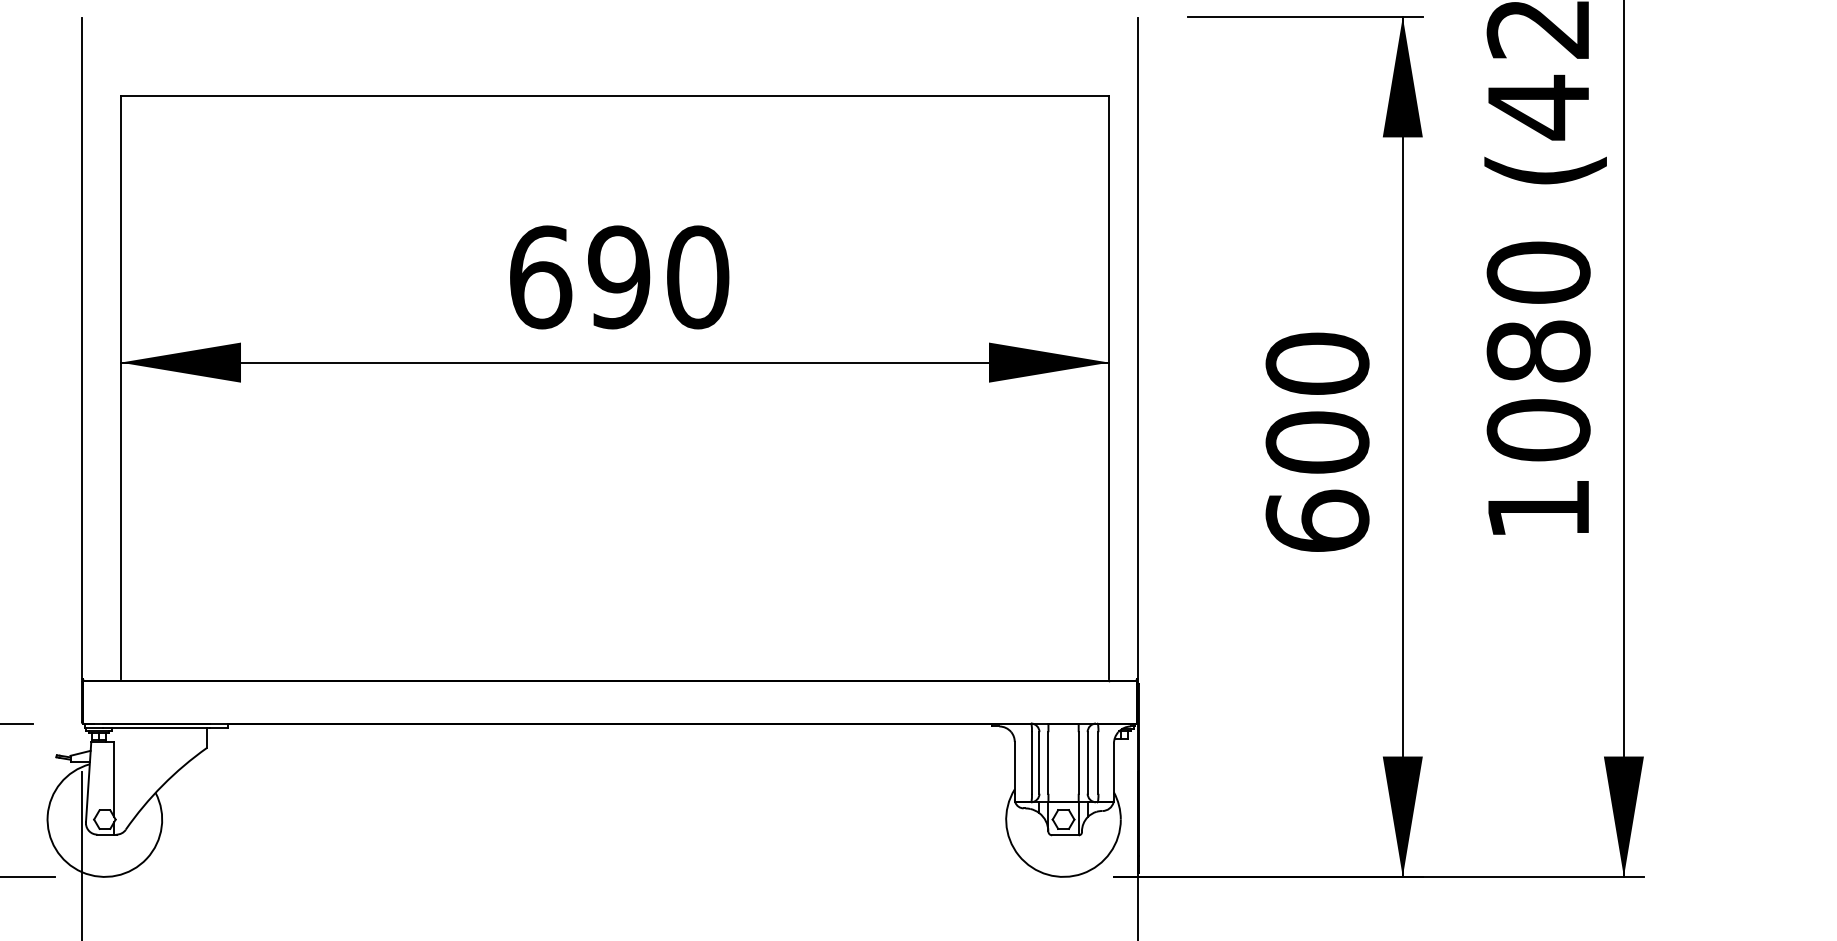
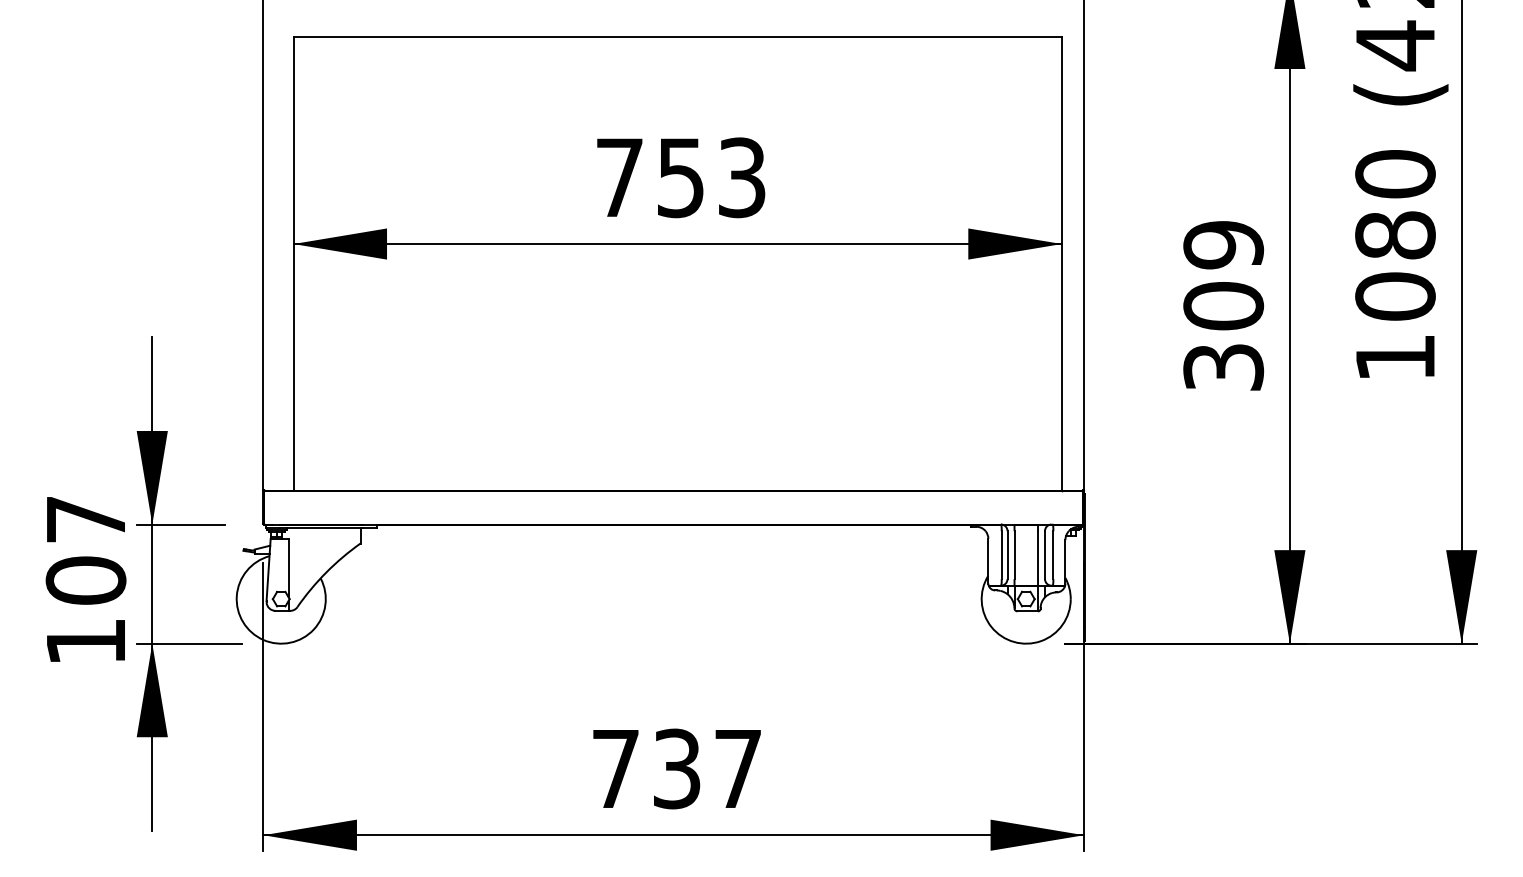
text: (619, 277) -> (681, 177), 690 -> 753
text: (1317, 441) -> (1223, 305), 600 -> 309

